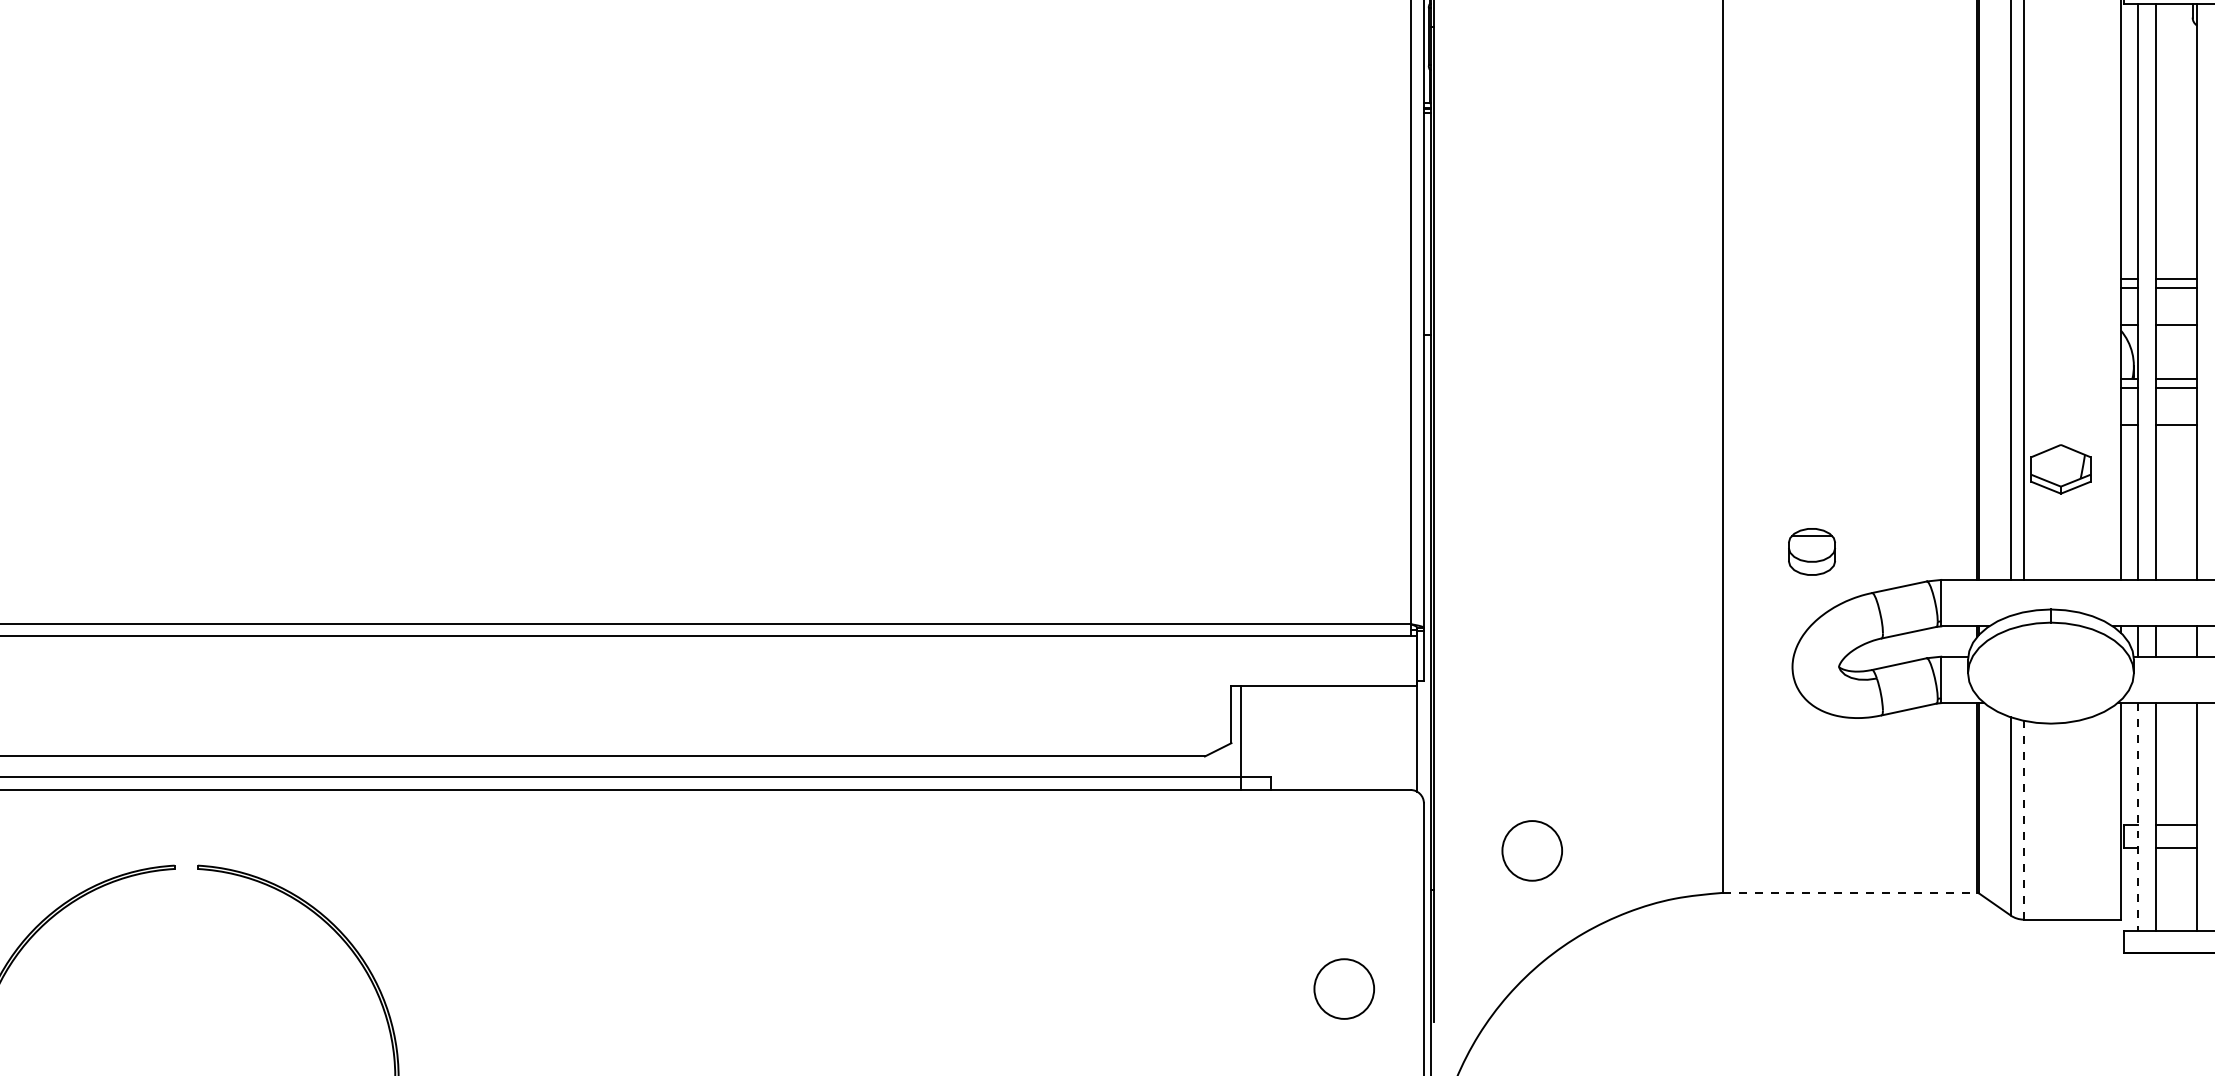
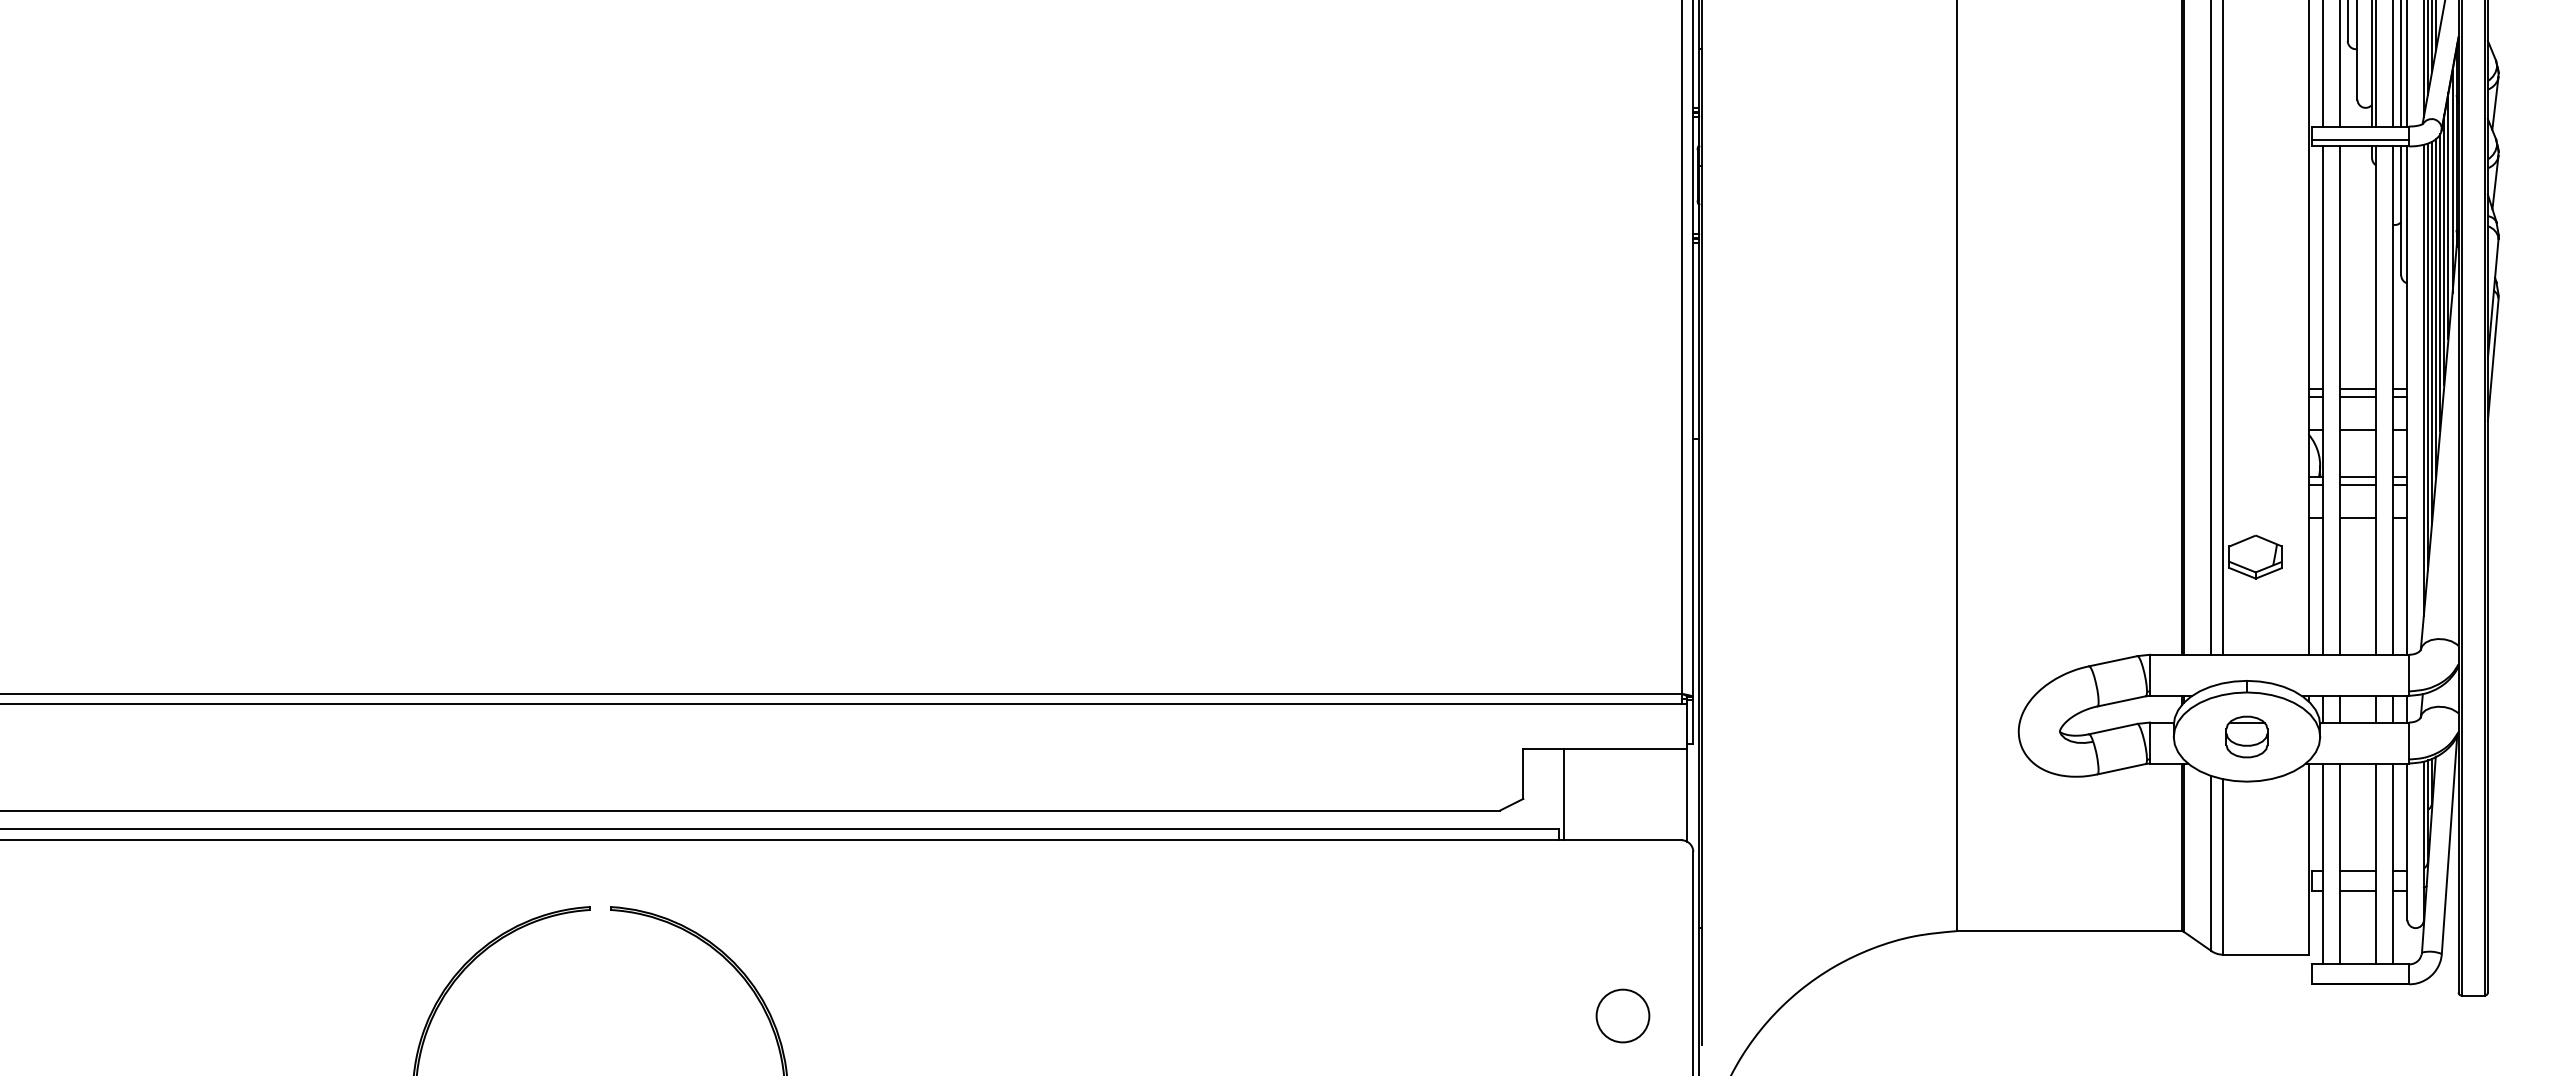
part: (1811, 551) -> (2246, 736), moved
line: (1240, 738) -> (1564, 794), moved
line: (2137, 817) -> (2323, 864), dashed -> solid
line: (2024, 819) -> (2223, 866), dashed -> solid
circle: (1531, 850) -> (1788, 893), removed
line: (1851, 893) -> (2070, 931), dashed -> solid

